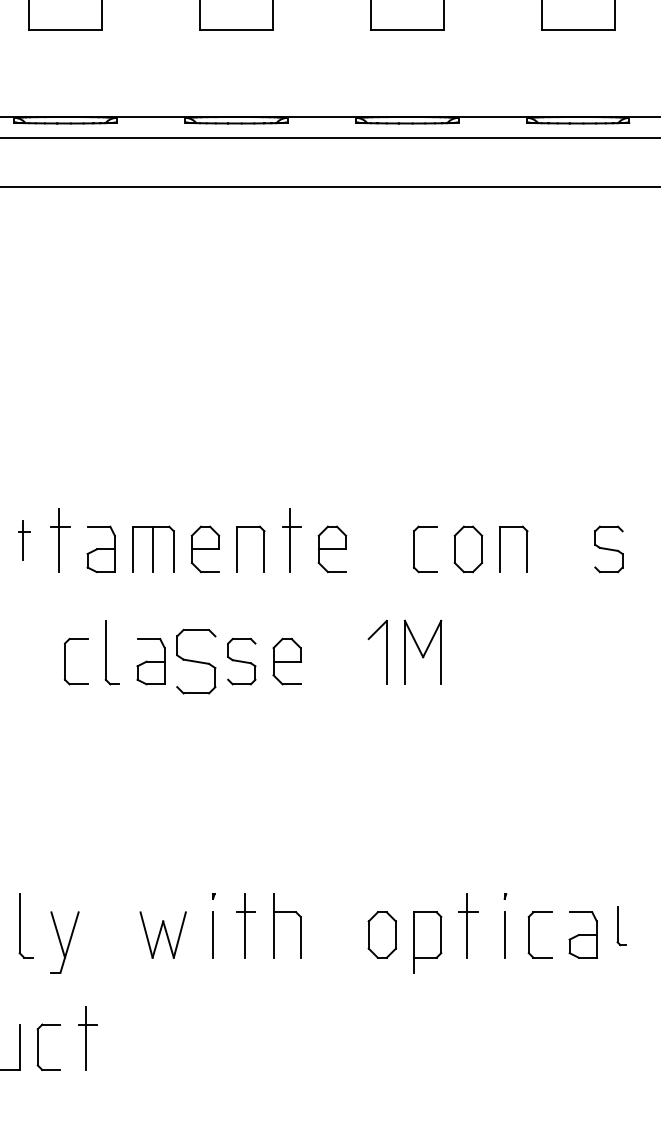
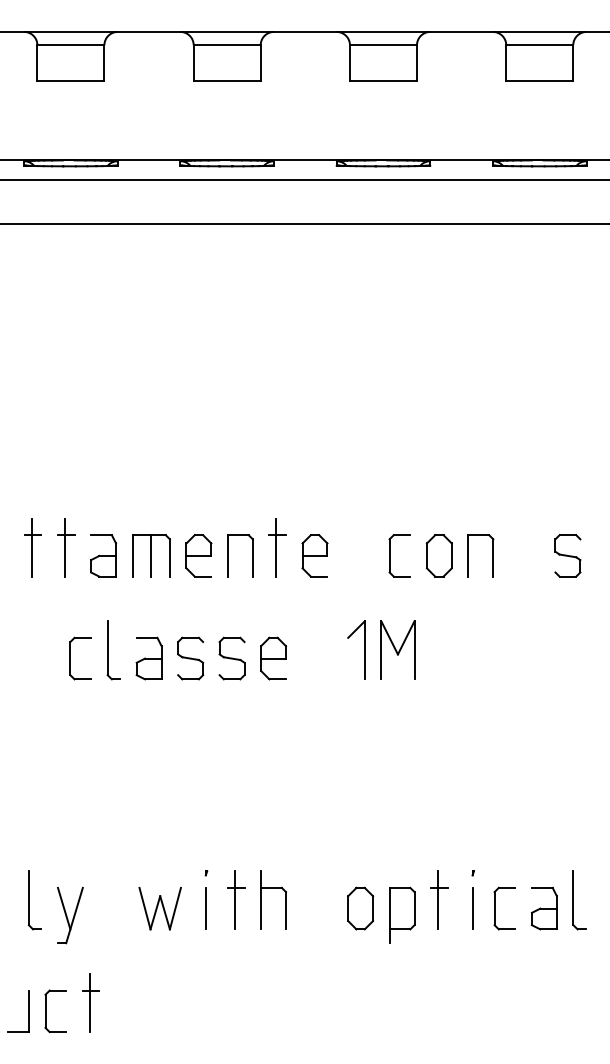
part: (23, 540) -> (32, 547), size x1.67
part: (196, 661) -> (190, 658), size x0.71
part: (621, 926) -> (579, 900), size x1.67

